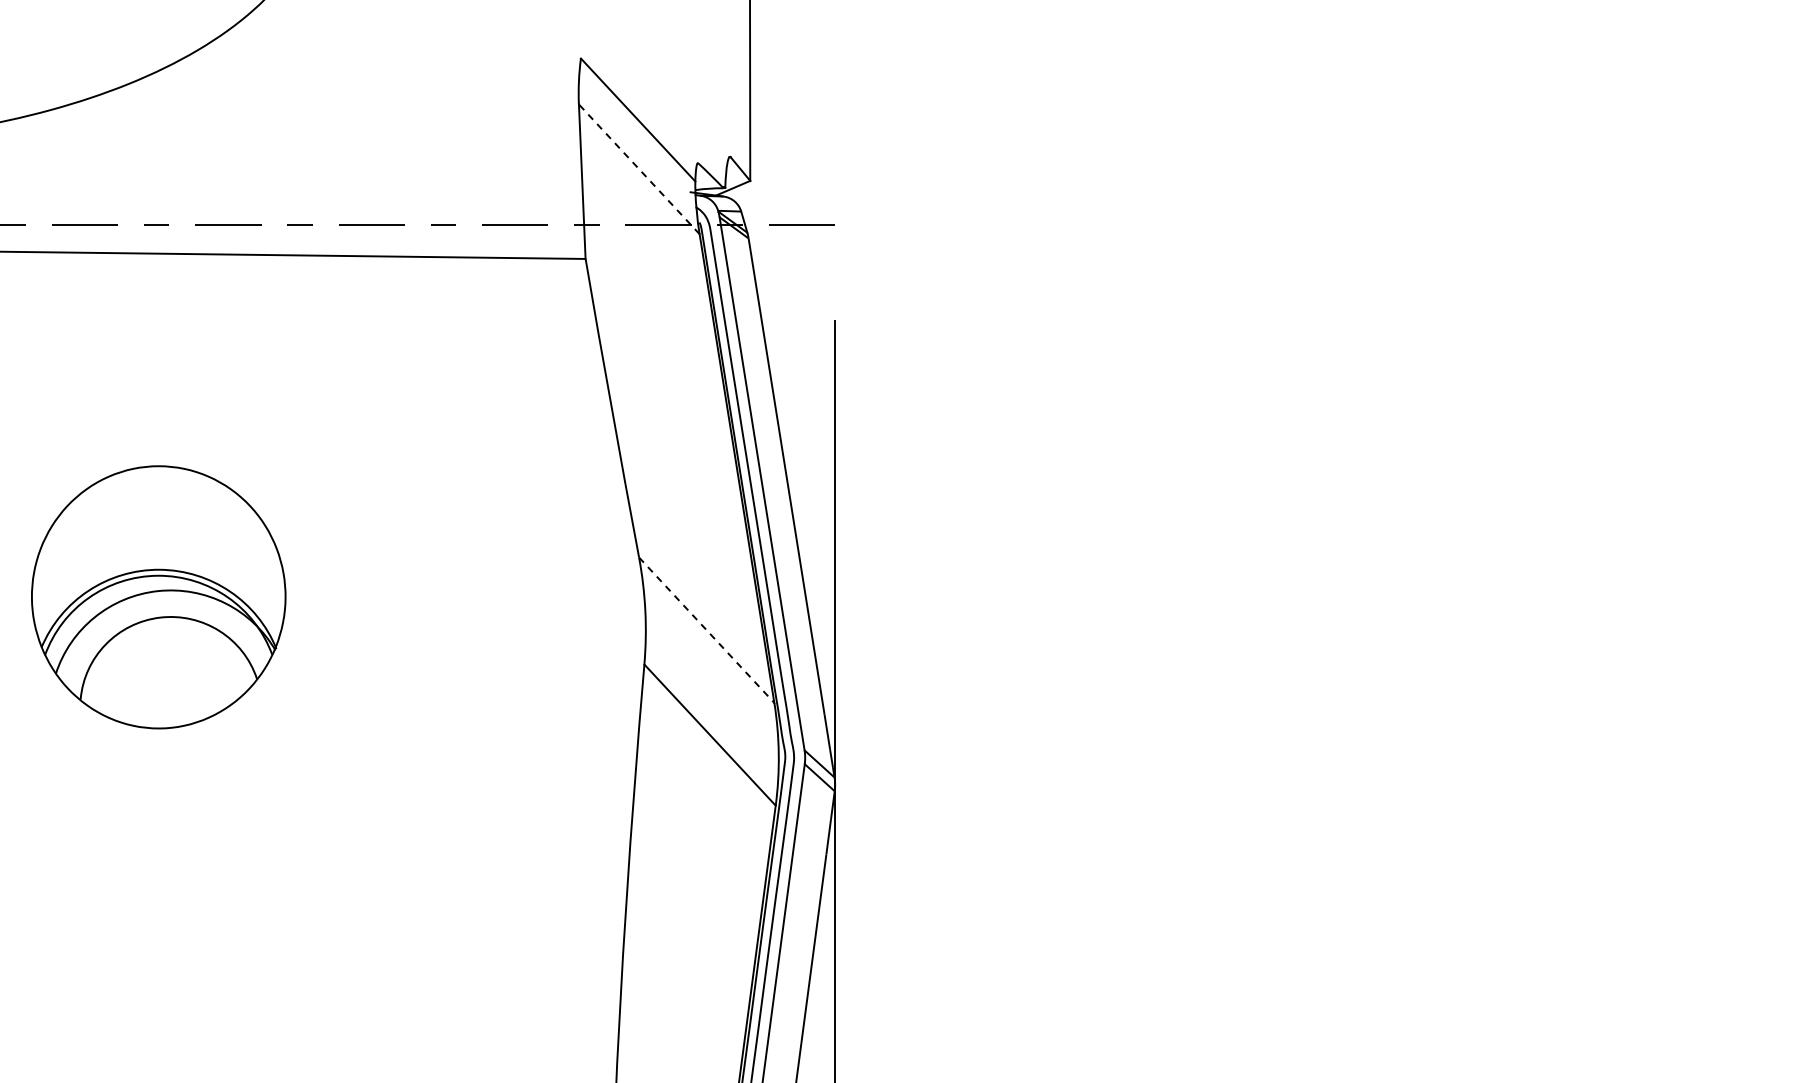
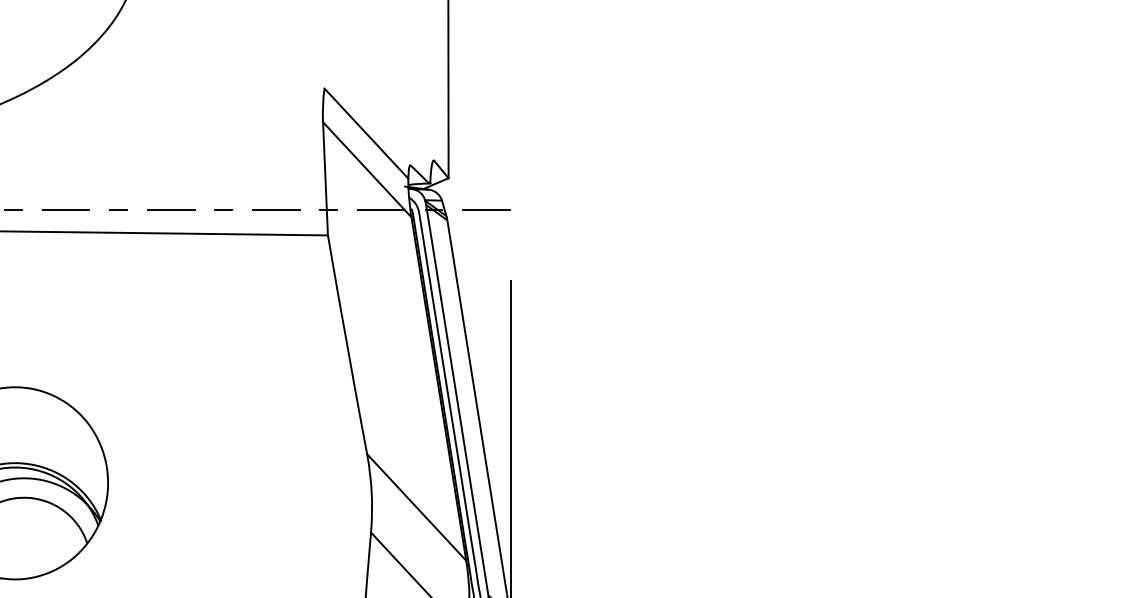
line: (639, 169) -> (367, 169), dashed -> solid
line: (707, 630) -> (417, 507), dashed -> solid

